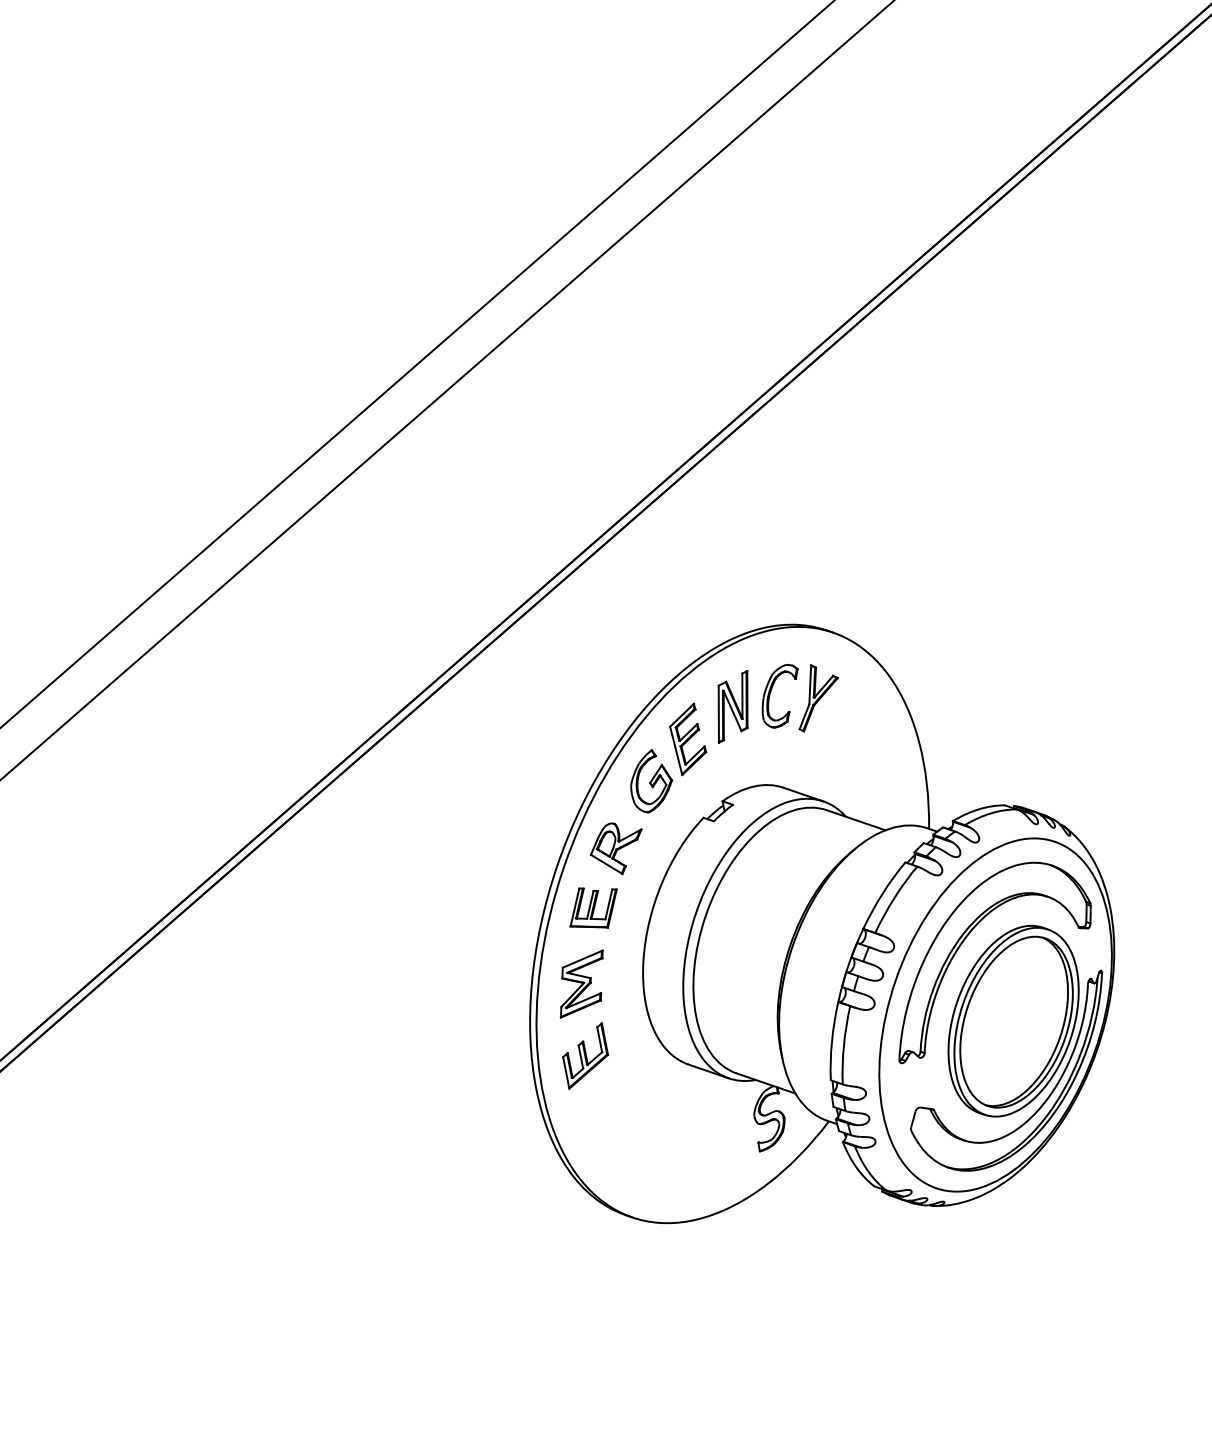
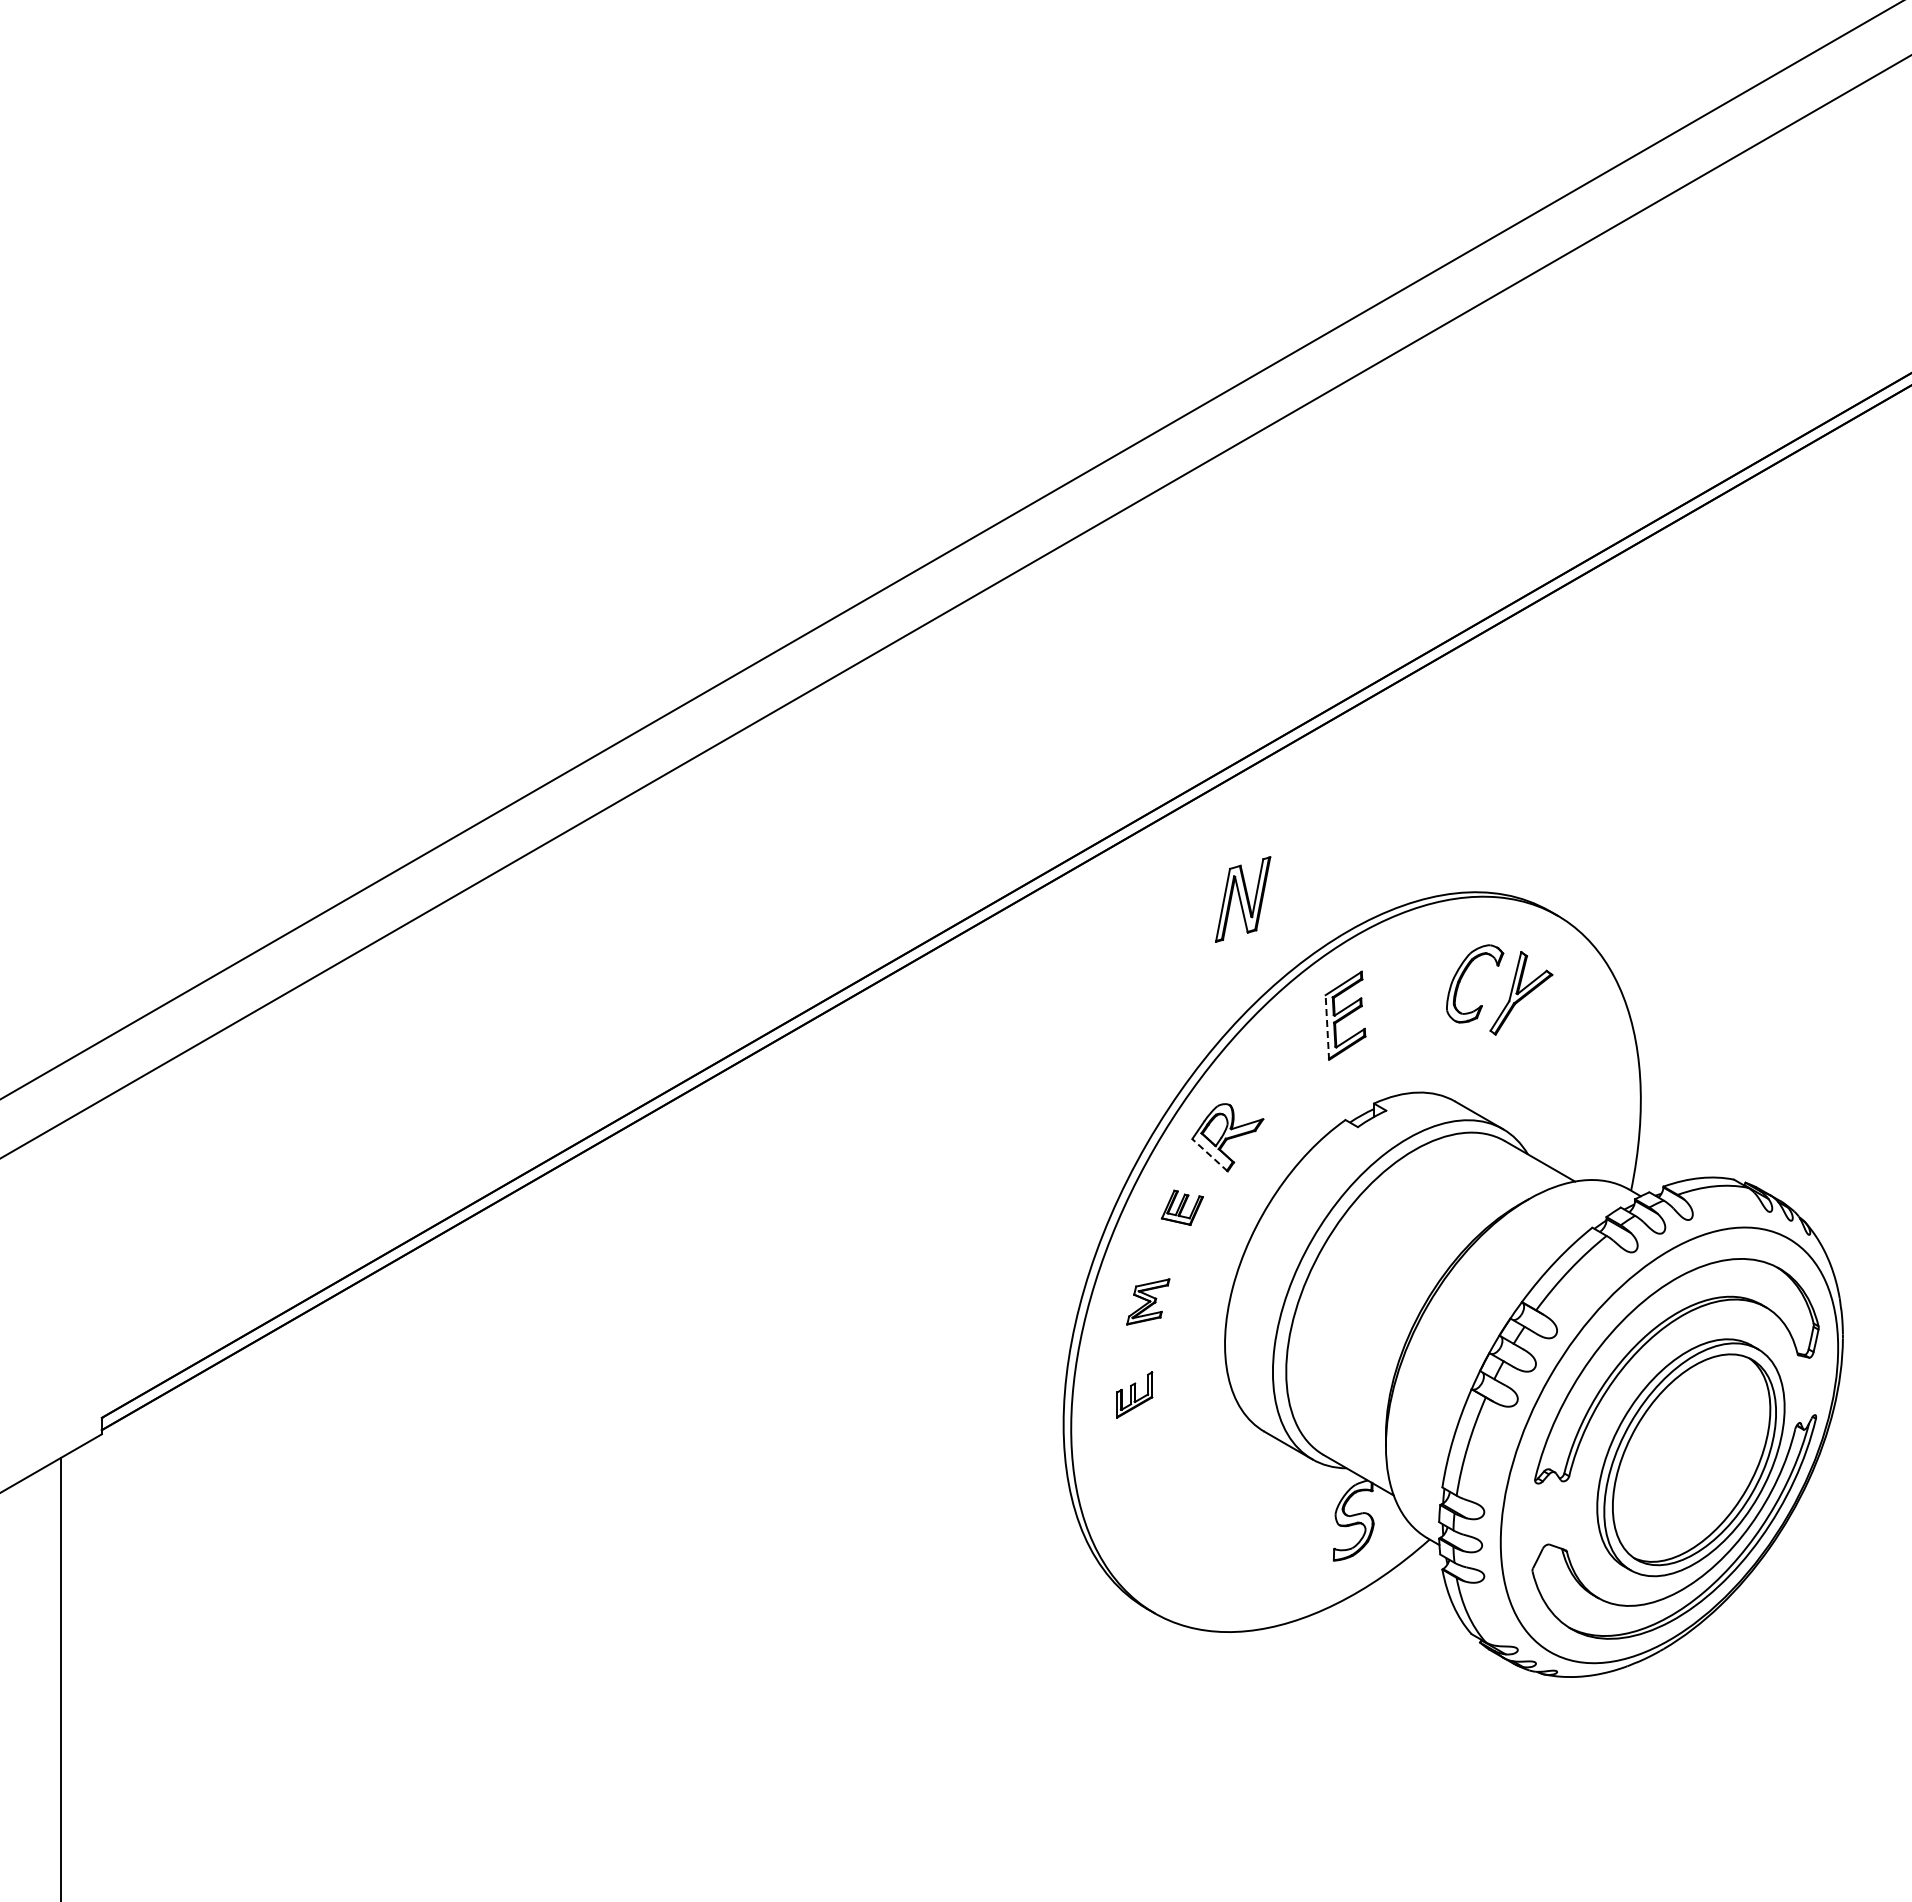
part: (733, 706) -> (1243, 899), moved
line: (676, 750) -> (1327, 1027), solid -> dashed
part: (650, 780) -> (1287, 1059), removed
line: (606, 863) -> (1209, 1154), solid -> dashed
part: (593, 907) -> (1182, 1207), size x0.6
part: (581, 983) -> (1148, 1301), size x0.6
part: (585, 1055) -> (1134, 1394), size x0.6

